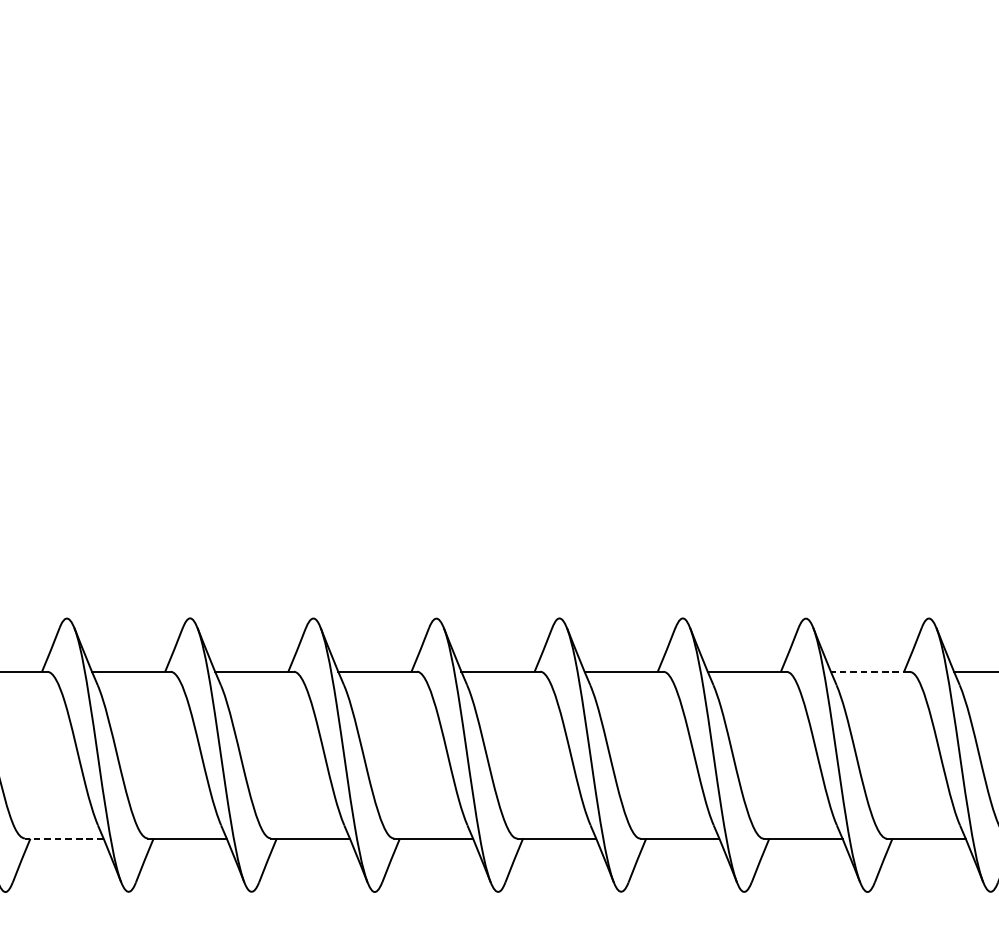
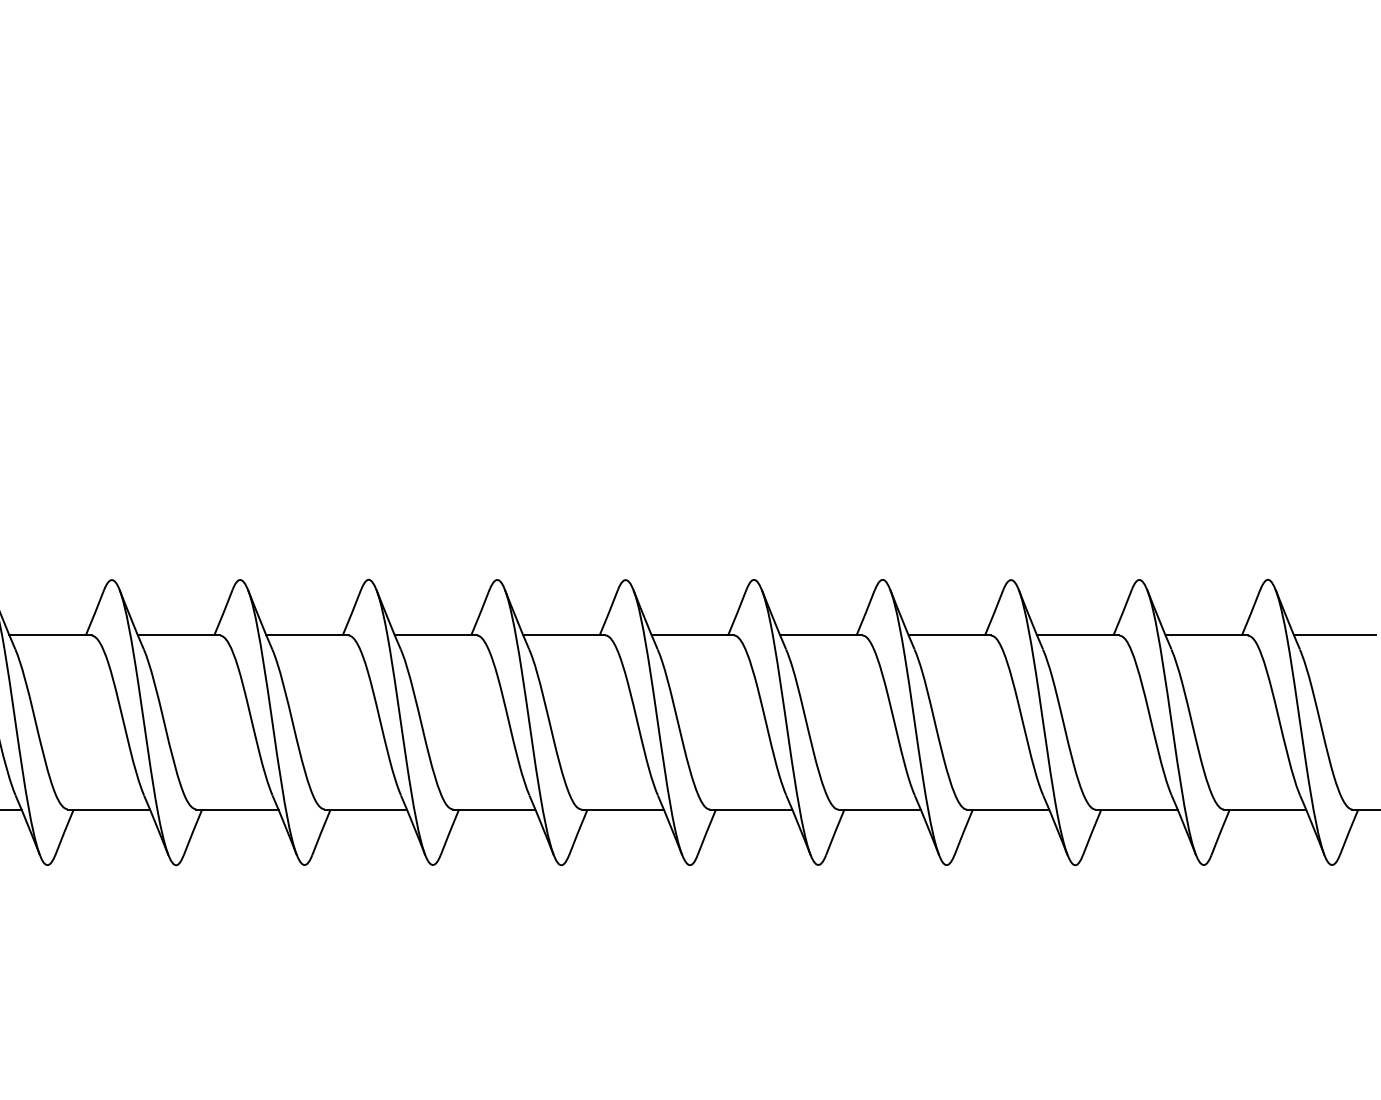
line: (869, 671) -> (1077, 635), dashed -> solid
line: (63, 838) -> (236, 809), dashed -> solid

